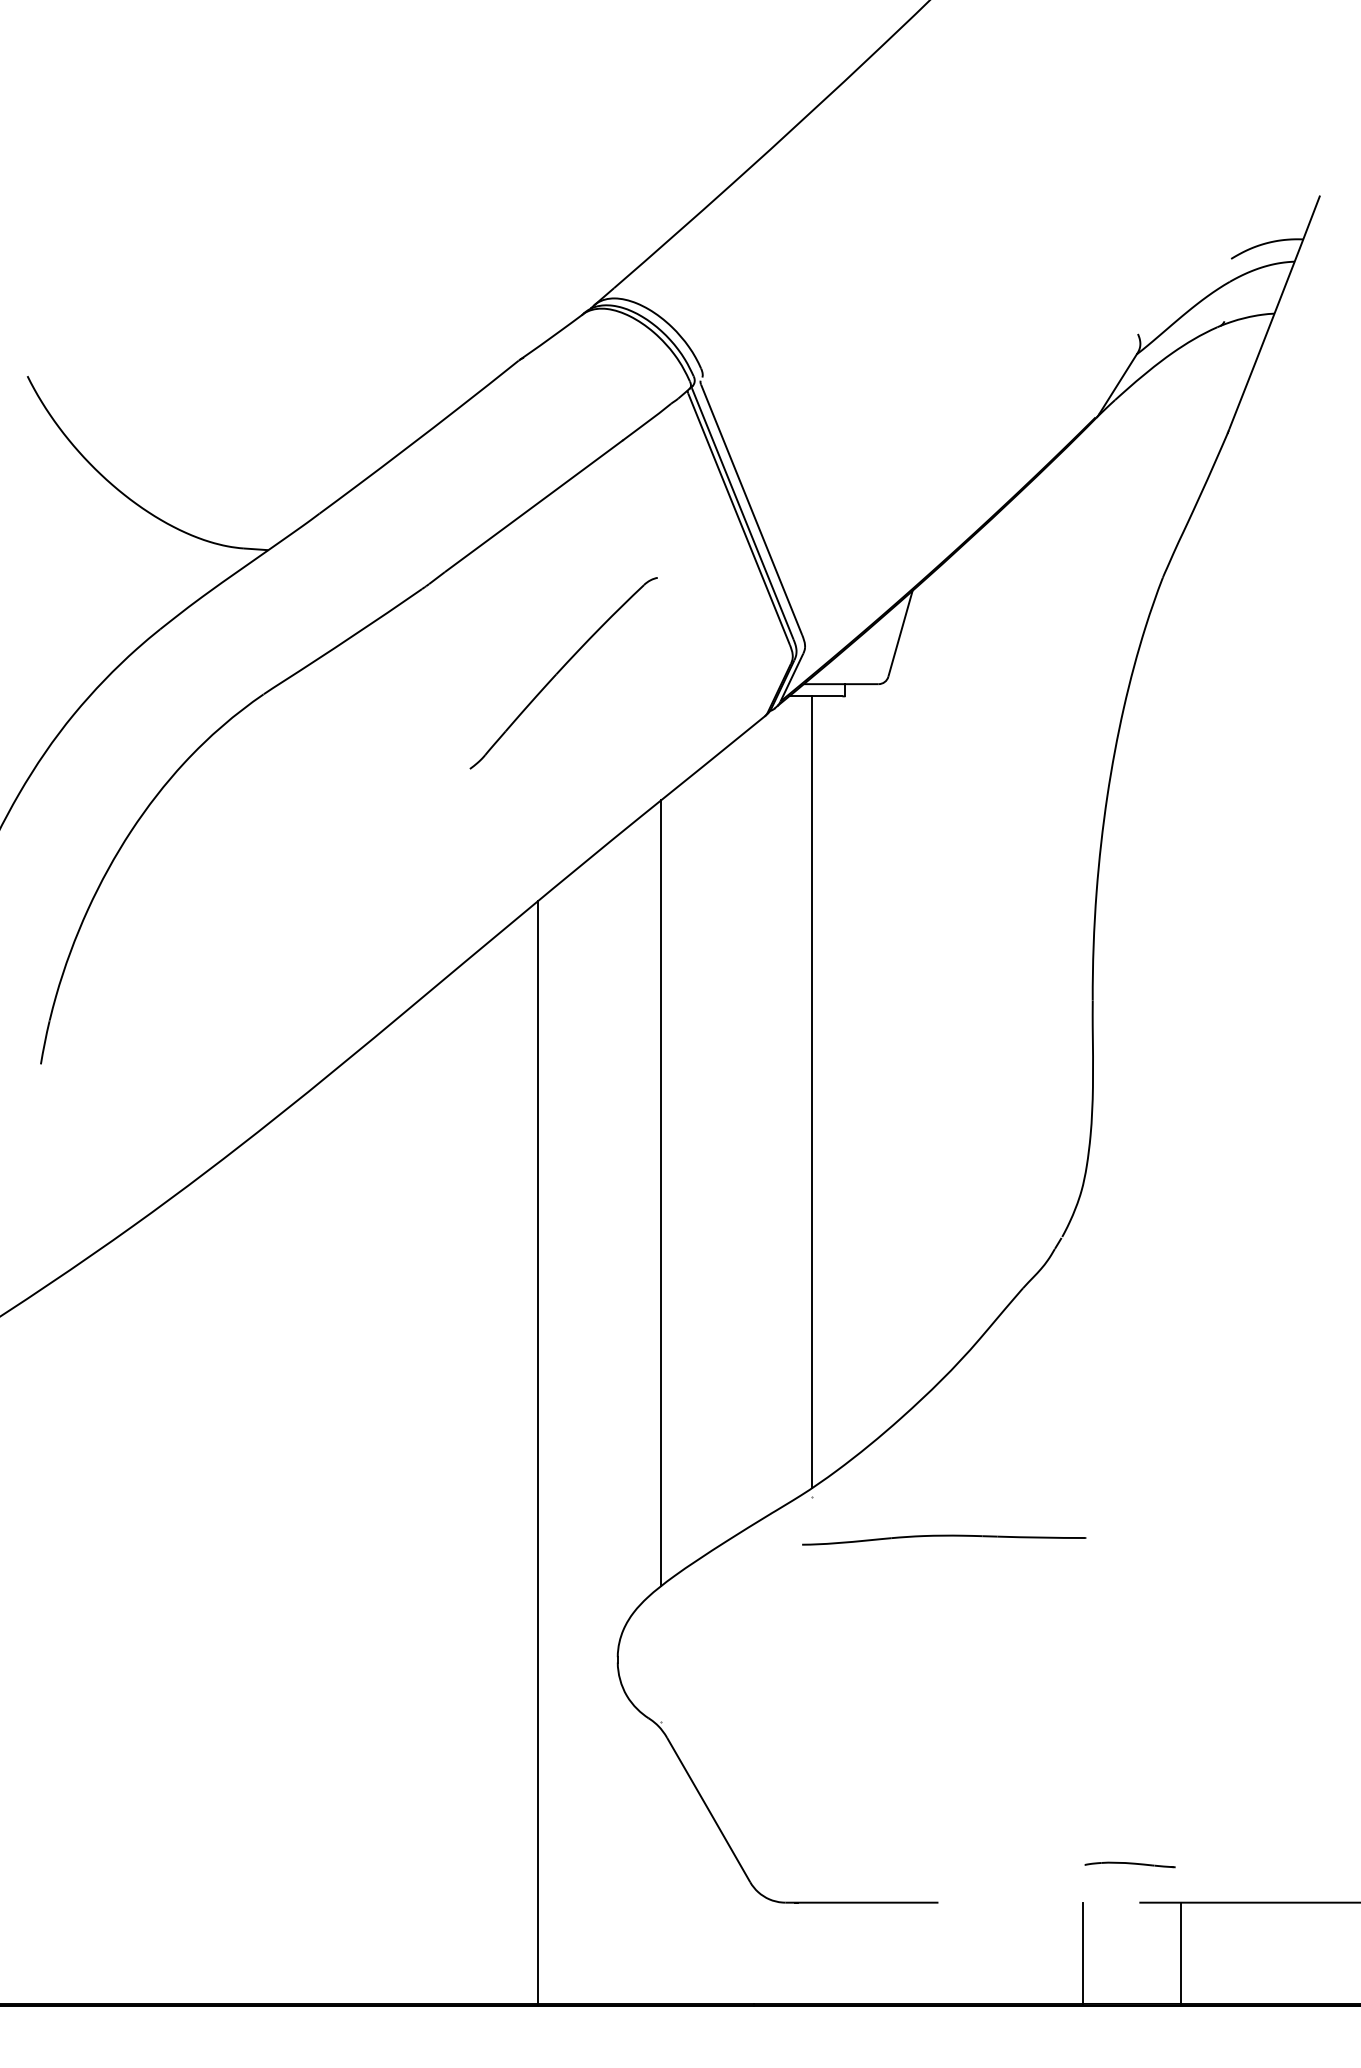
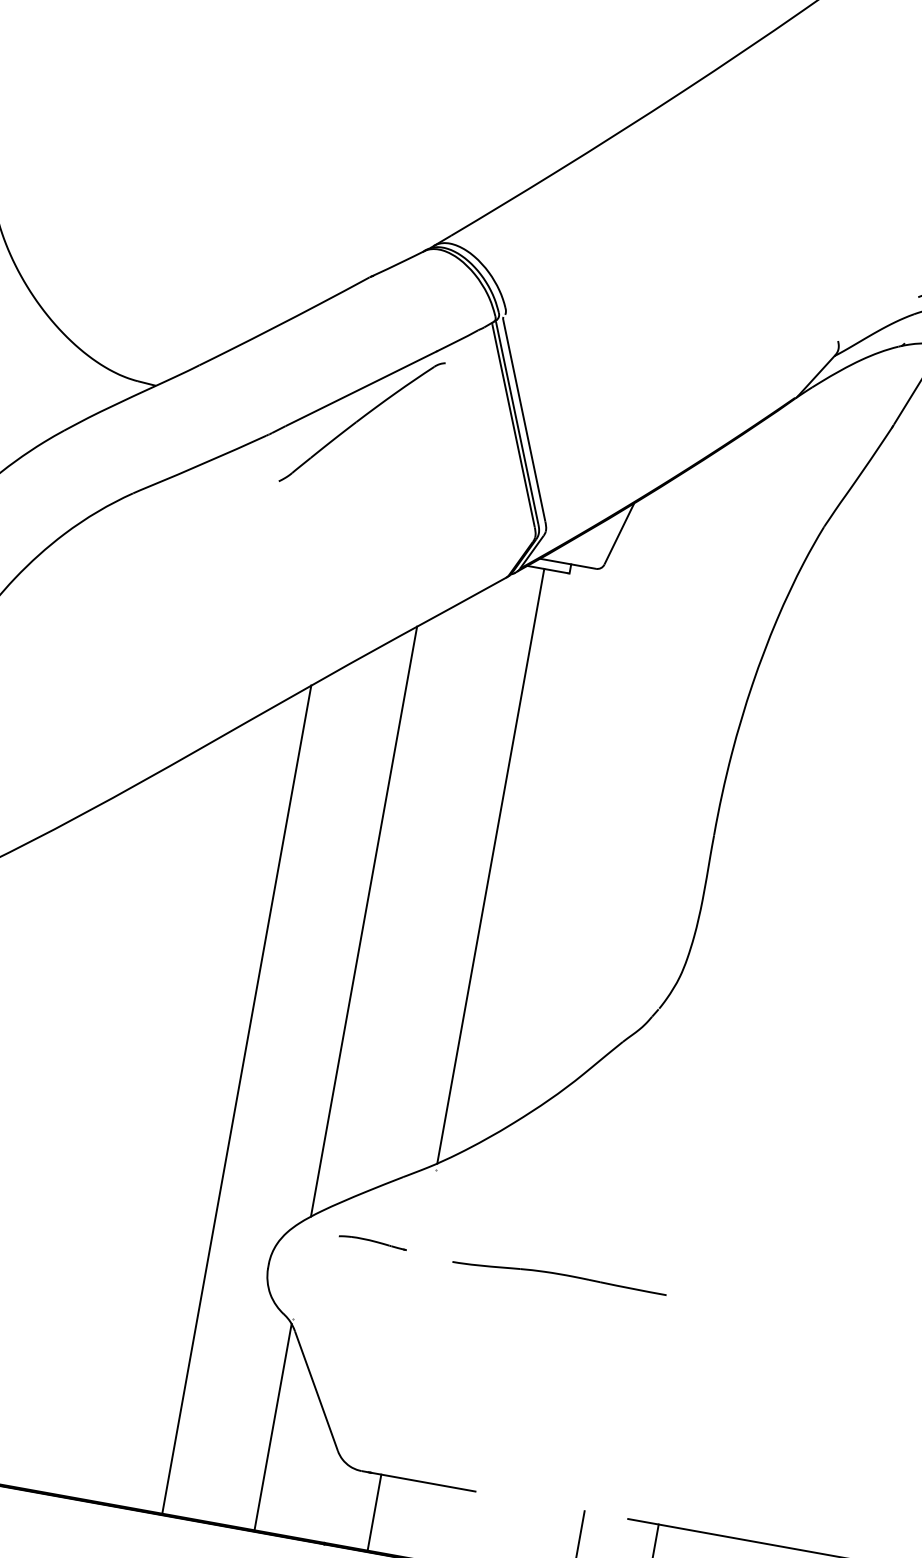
part: (563, 673) -> (361, 422), moved
part: (944, 1539) -> (560, 1277), moved
part: (1129, 1864) -> (372, 1241), moved
line: (661, 1866) -> (273, 1427), added
line: (811, 1952) -> (374, 1511), added

